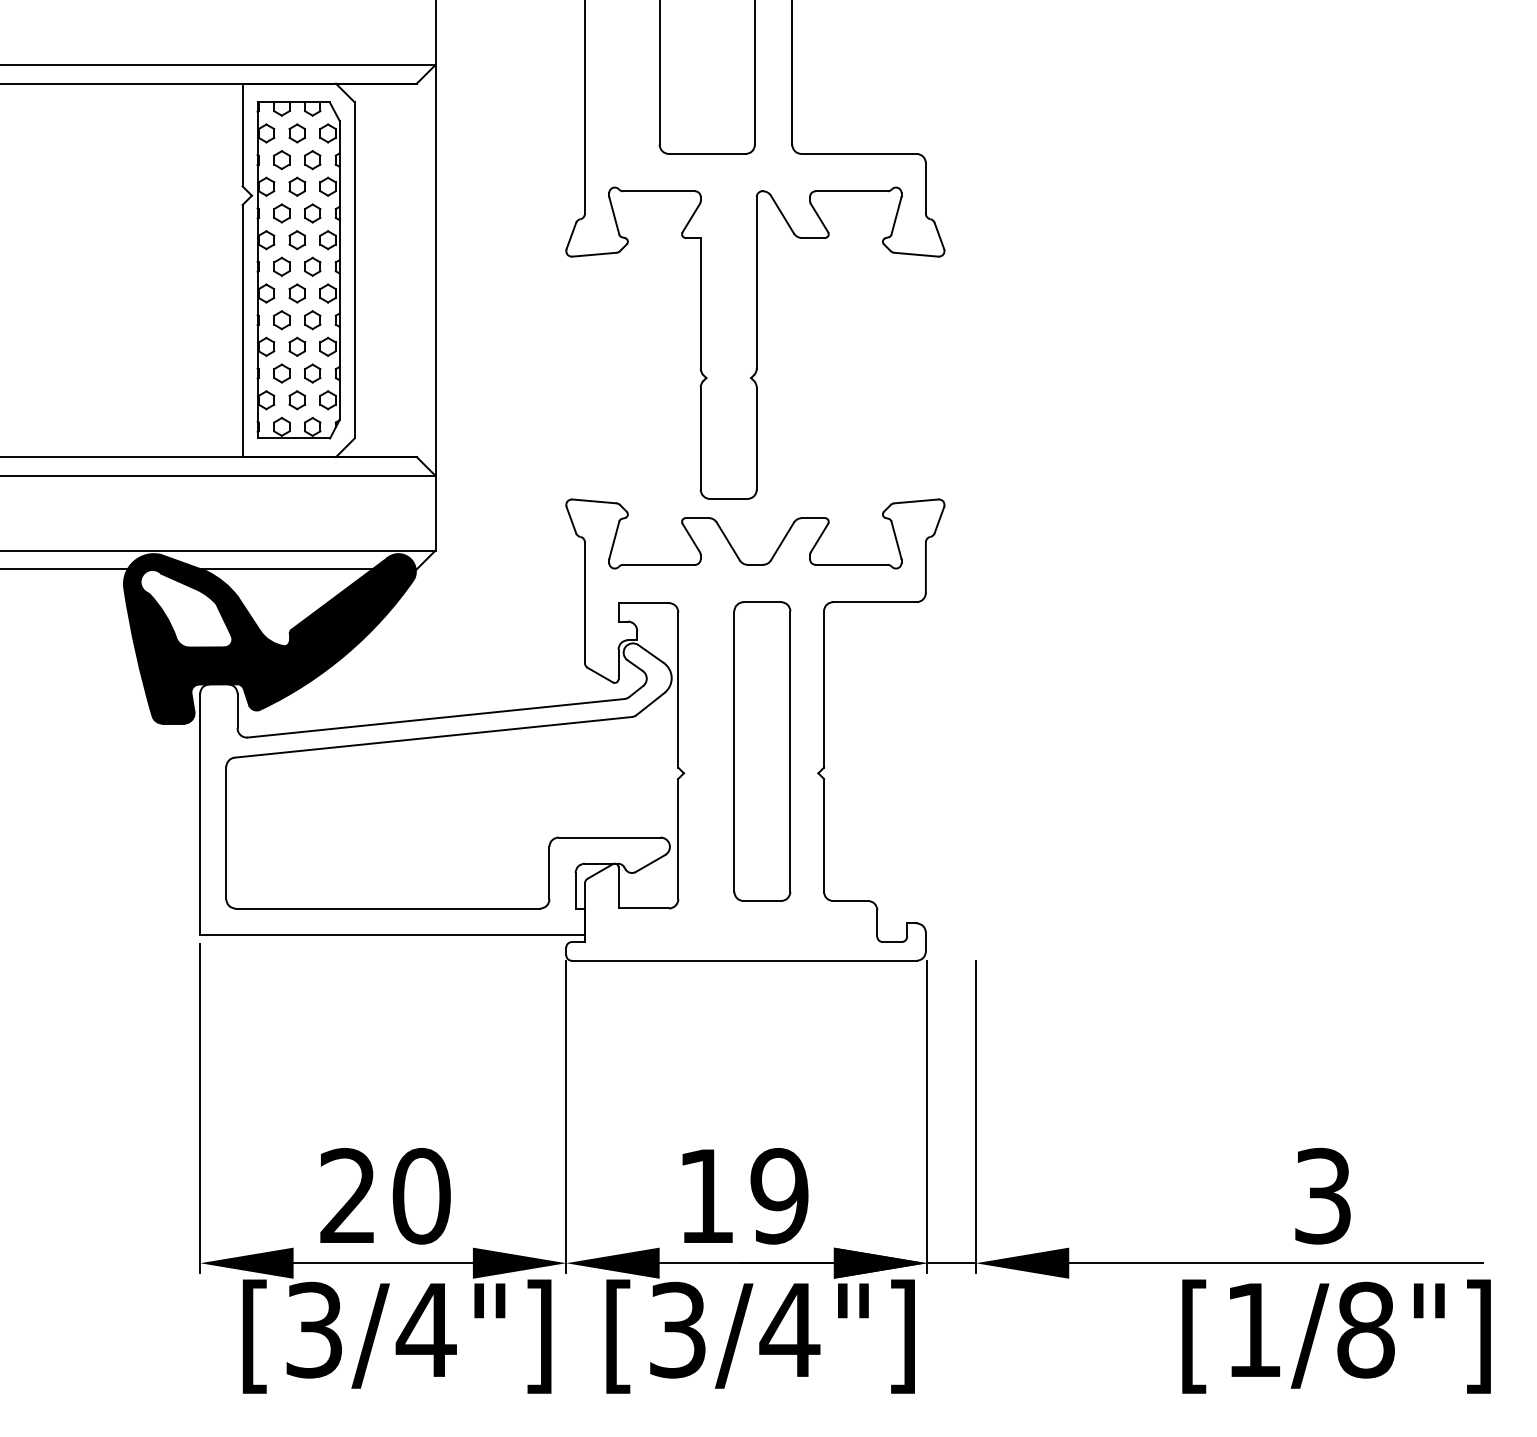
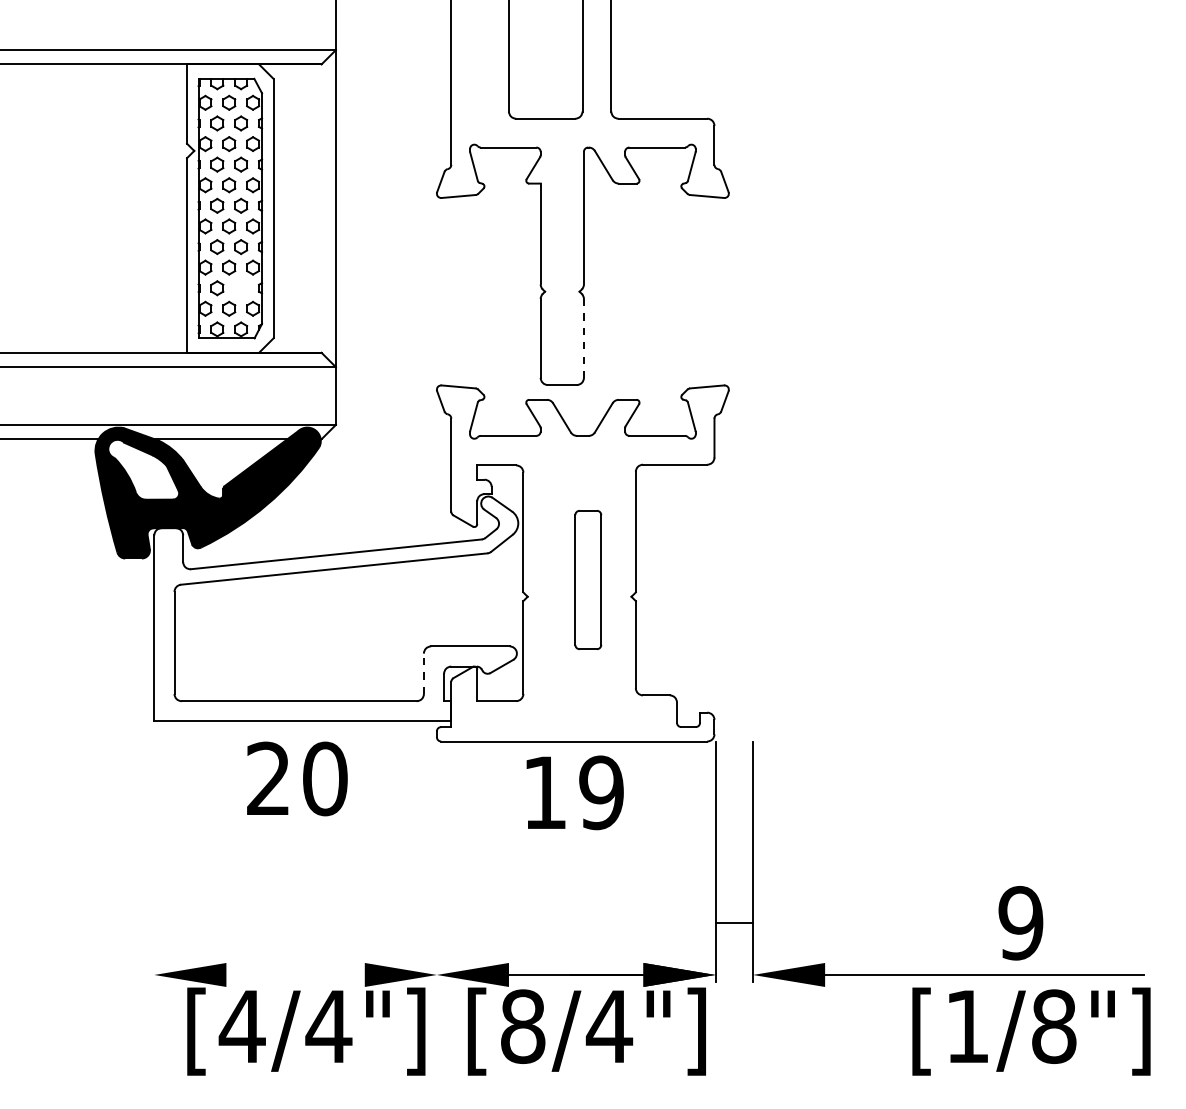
part: (312, 373) -> (241, 288), removed
line: (756, 439) -> (583, 339), solid -> dashed
part: (762, 751) -> (588, 579), size x0.6
line: (549, 872) -> (423, 673), solid -> dashed
line: (200, 1108) -> (154, 855), removed
line: (566, 1116) -> (437, 861), removed
text: (385, 1196) -> (297, 779), moved
text: (745, 1196) -> (575, 793), moved
text: (1322, 1196) -> (1020, 923), 3 -> 9
line: (382, 1263) -> (295, 975), removed
line: (951, 1263) -> (734, 923), moved
text: (313, 1329) -> (241, 1026), [3/4"] -> [4/4"]
text: (677, 1329) -> (522, 1026), [3/4"] -> [8/4"]

